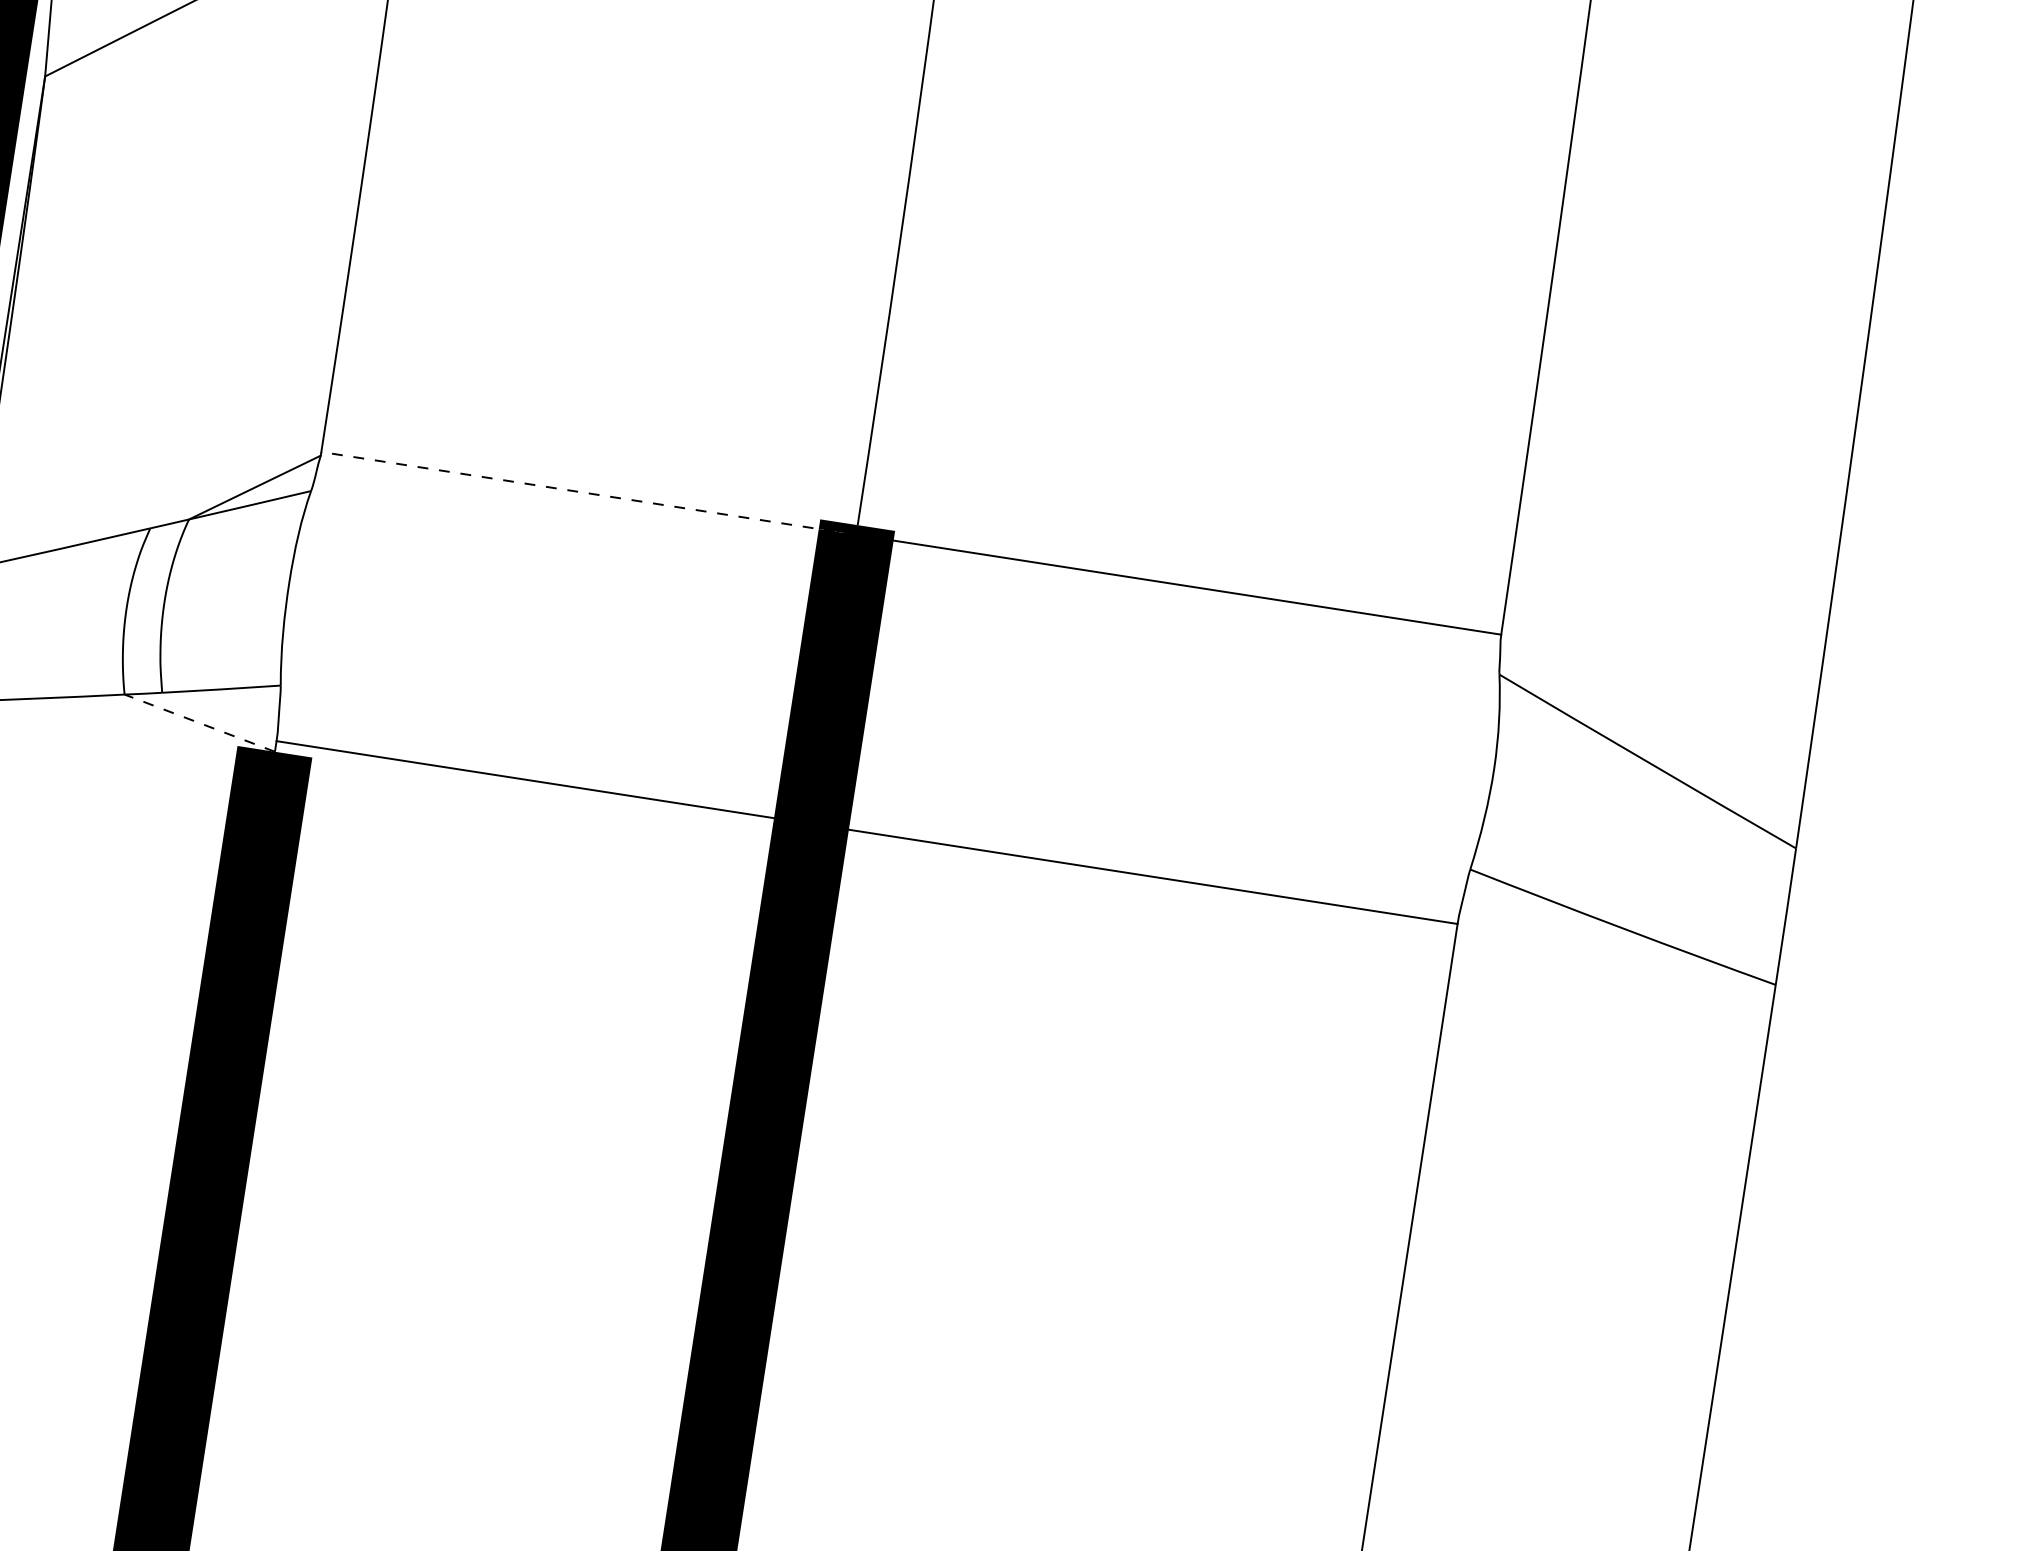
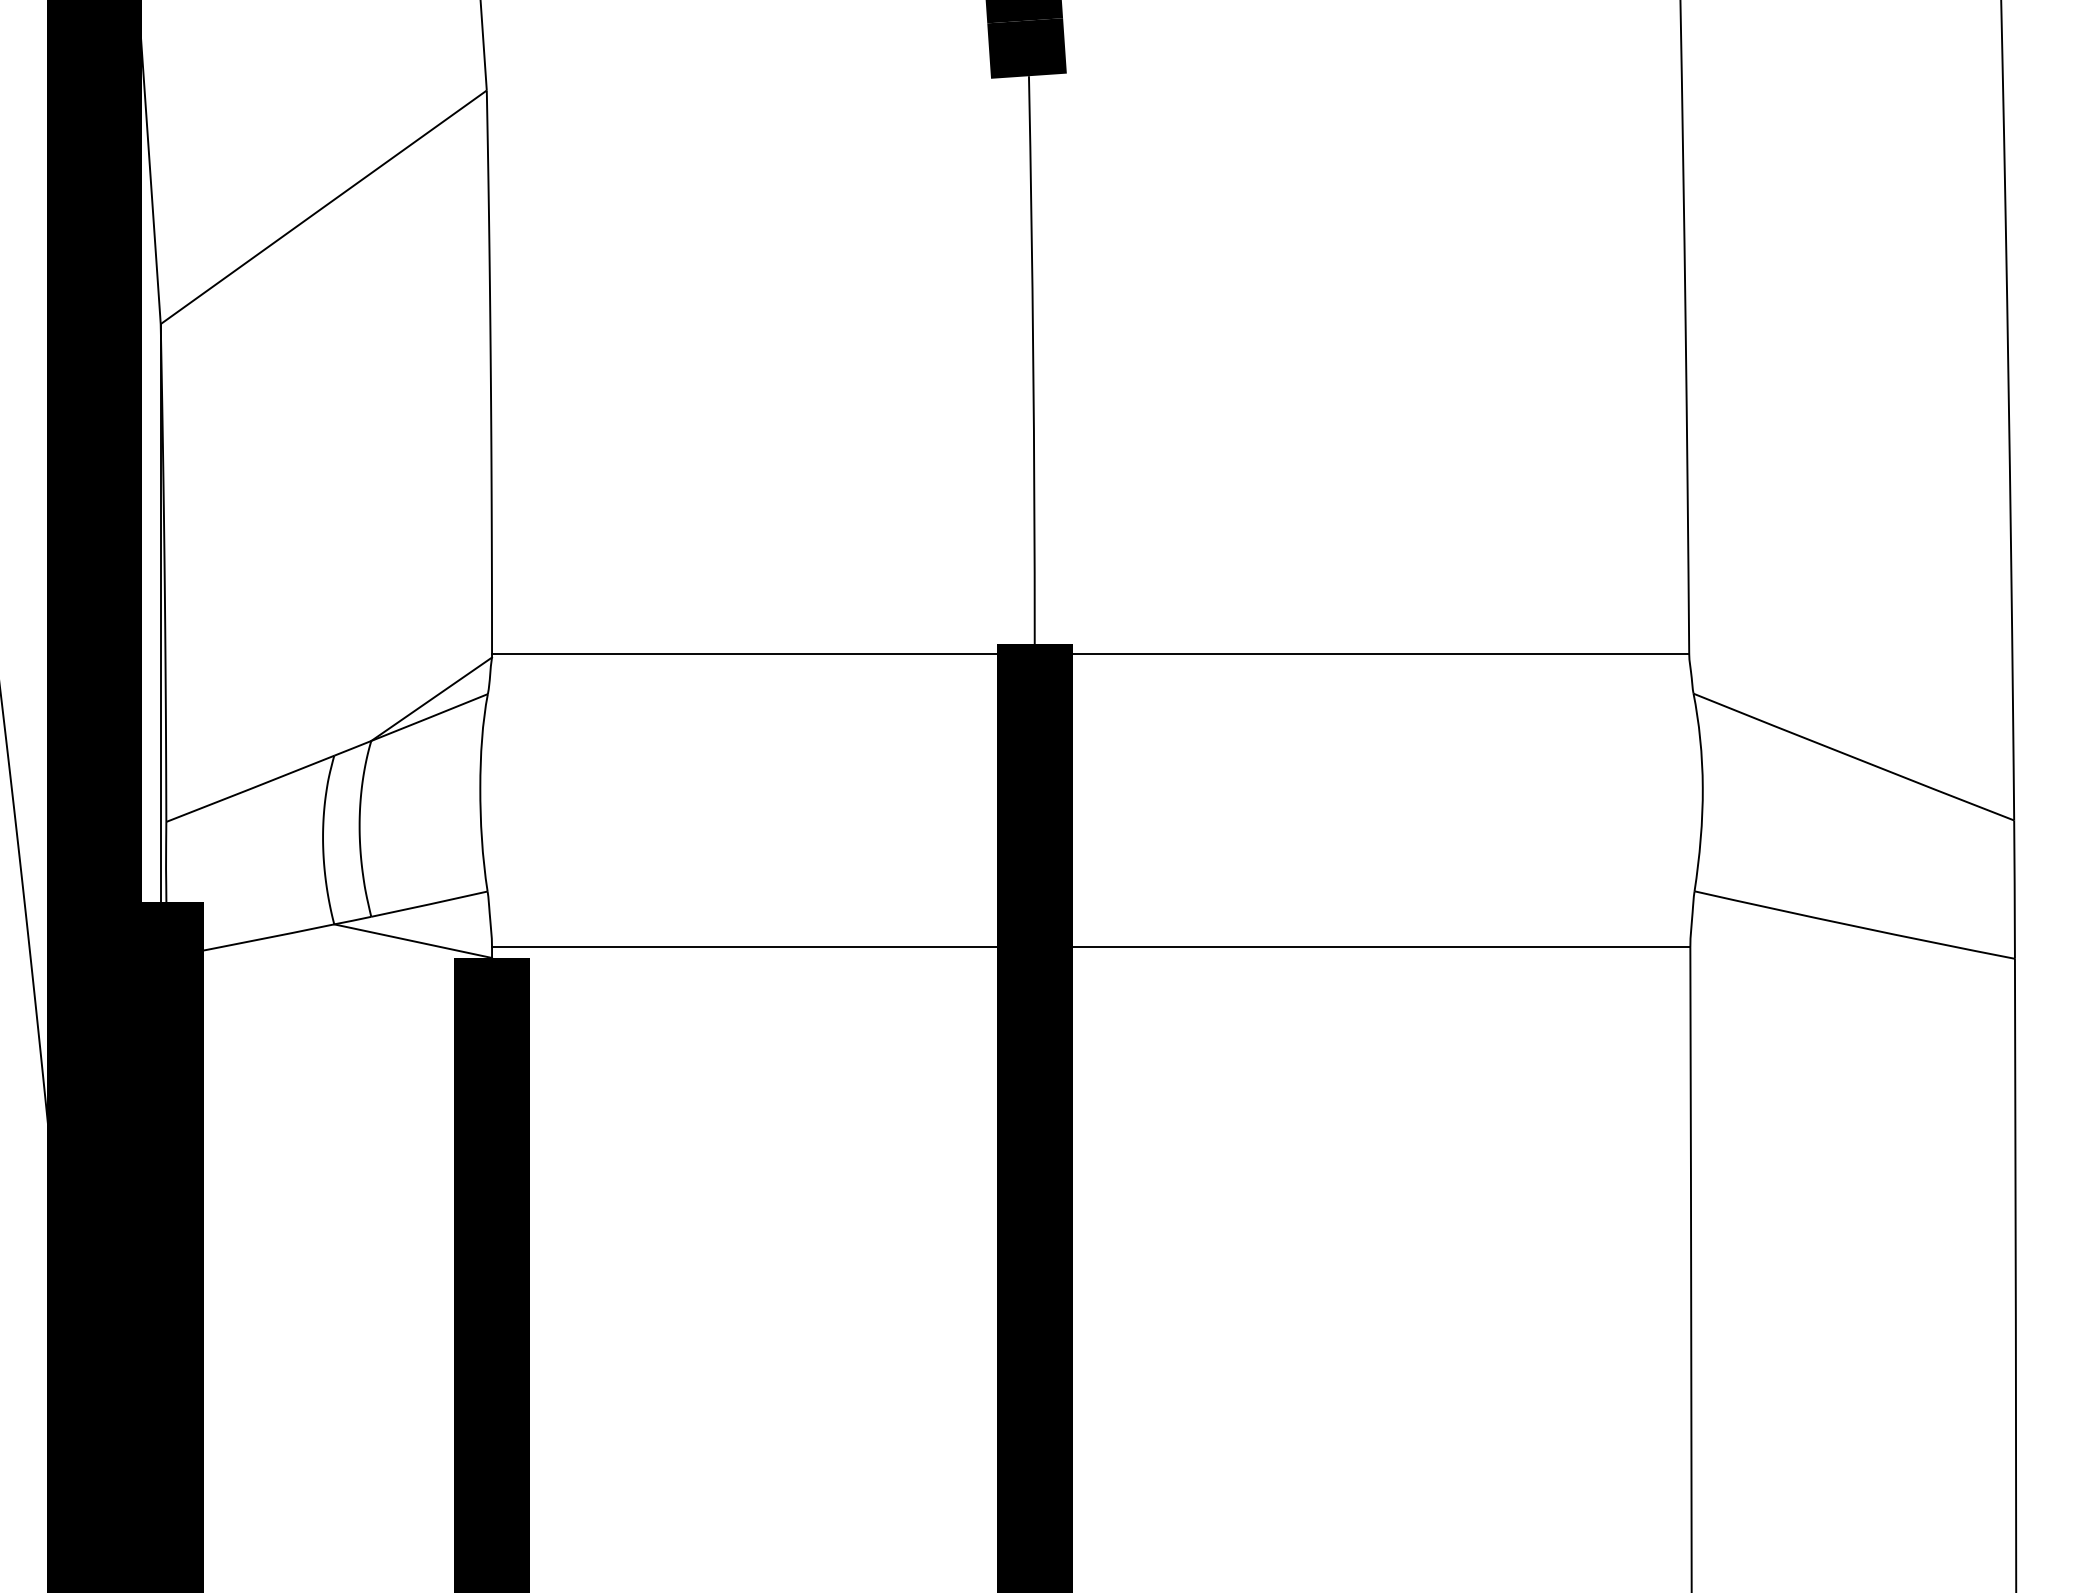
line: (587, 492) -> (762, 653), dashed -> solid
line: (200, 723) -> (413, 941), dashed -> solid

